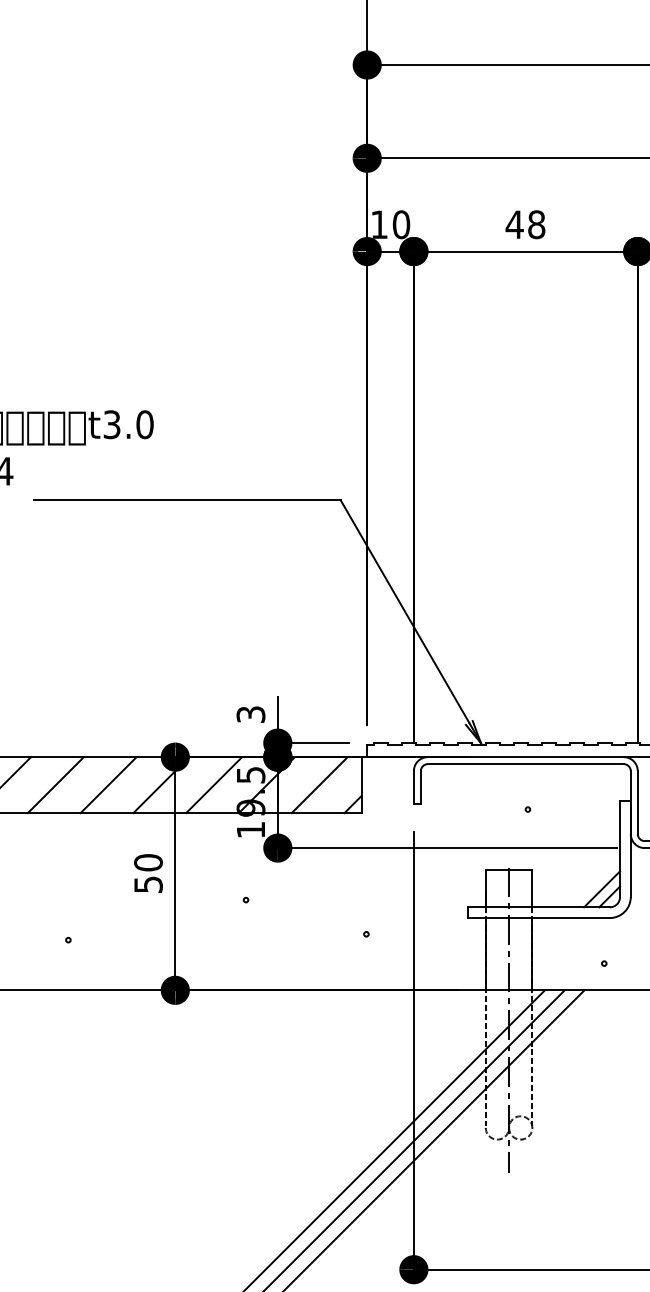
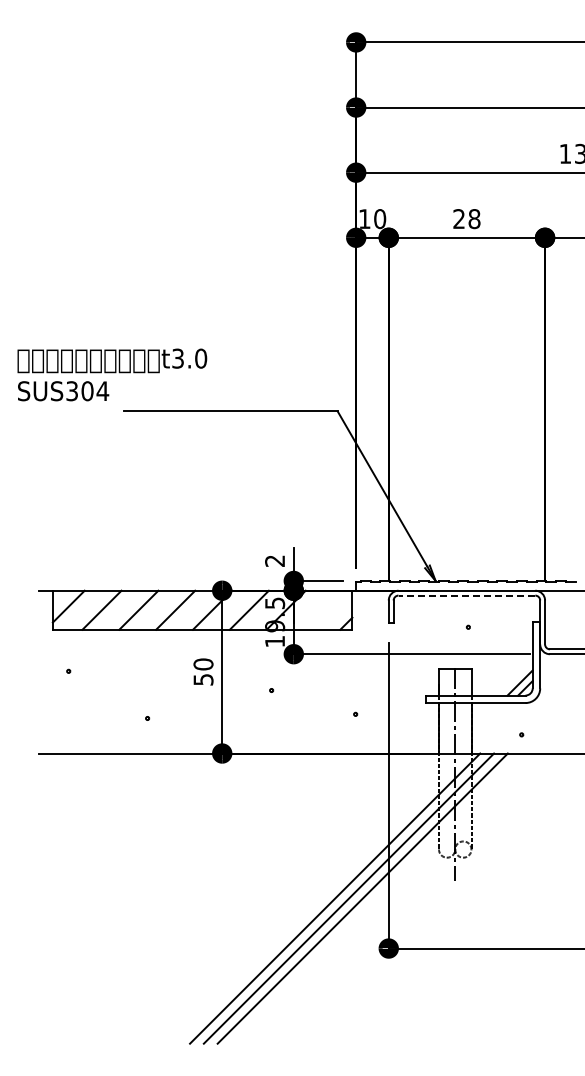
text: (513, 223) -> (458, 218), 48 -> 28
text: (251, 713) -> (275, 560), 3 -> 2
line: (525, 763) -> (466, 595), solid -> dashed
line: (318, 784) -> (322, 609), removed

